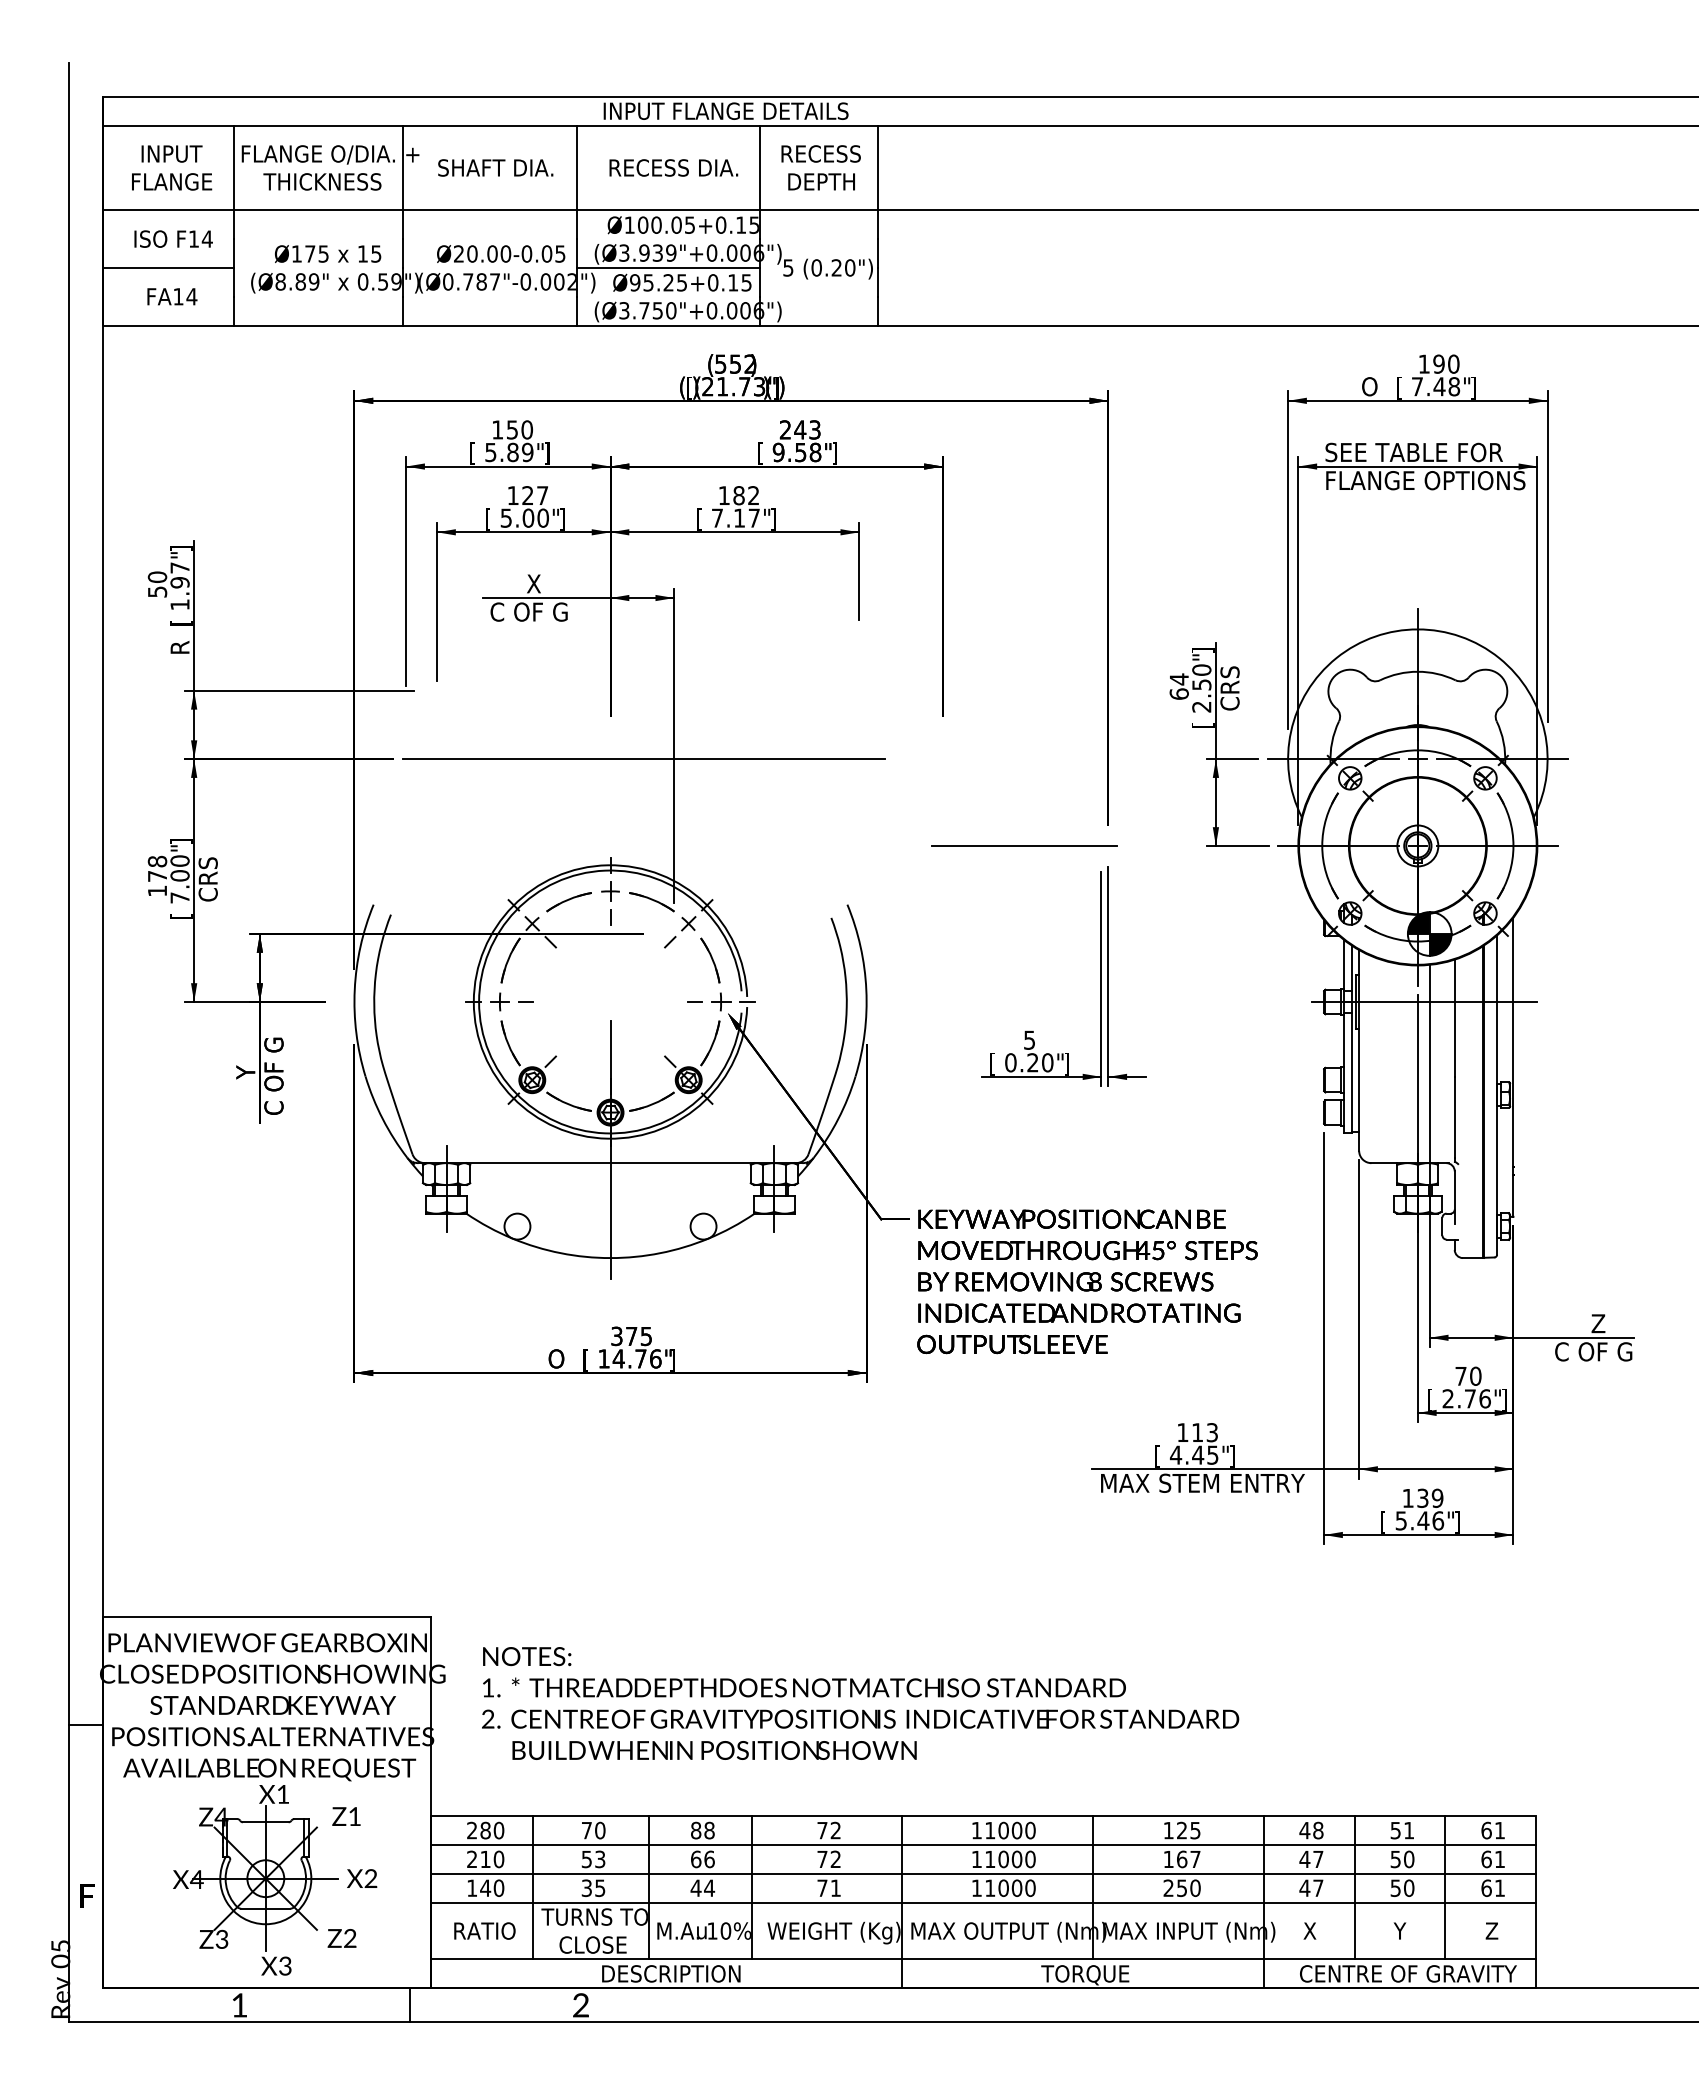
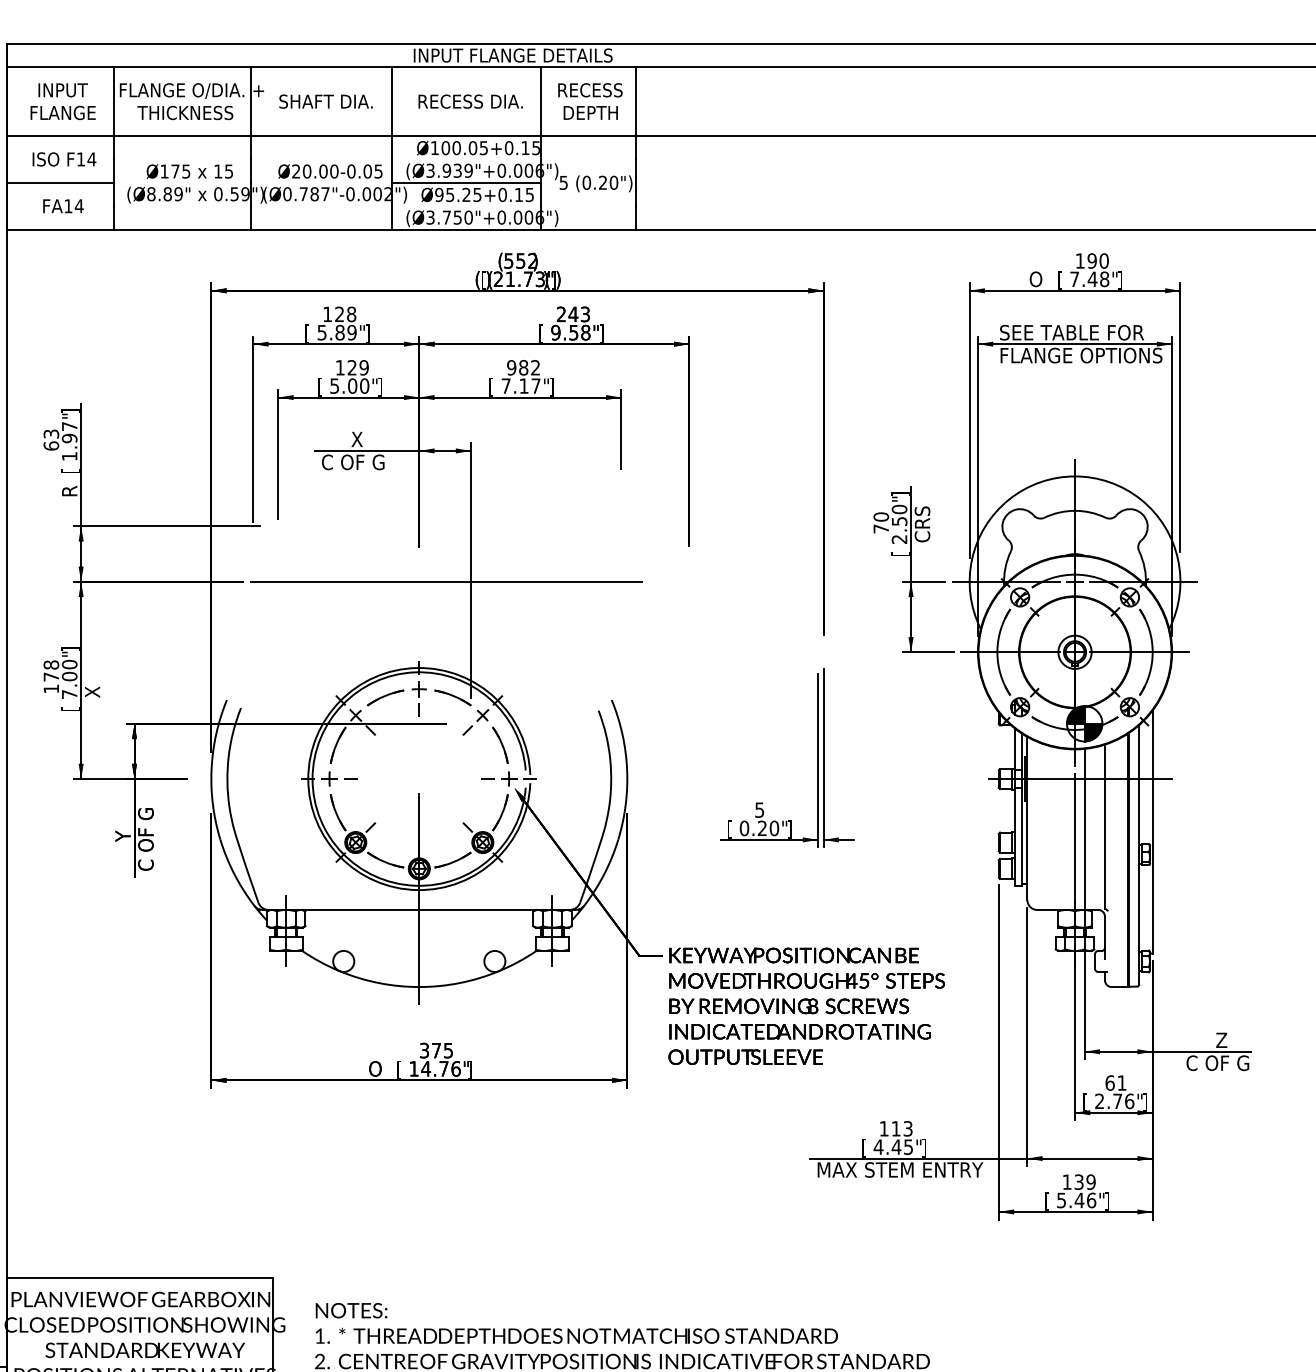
text: (519, 429) -> (345, 314), 150 -> 128
text: (542, 495) -> (364, 367), 127 -> 129
text: (723, 495) -> (511, 367), 182 -> 982
text: (157, 584) -> (51, 439), 50 -> 63
text: (1178, 686) -> (880, 522), 64 -> 70
line: (1024, 845) -> (755, 651), removed
text: (207, 879) -> (91, 679), CRS -> X
text: (1468, 1375) -> (1116, 1082), 70 -> 61

